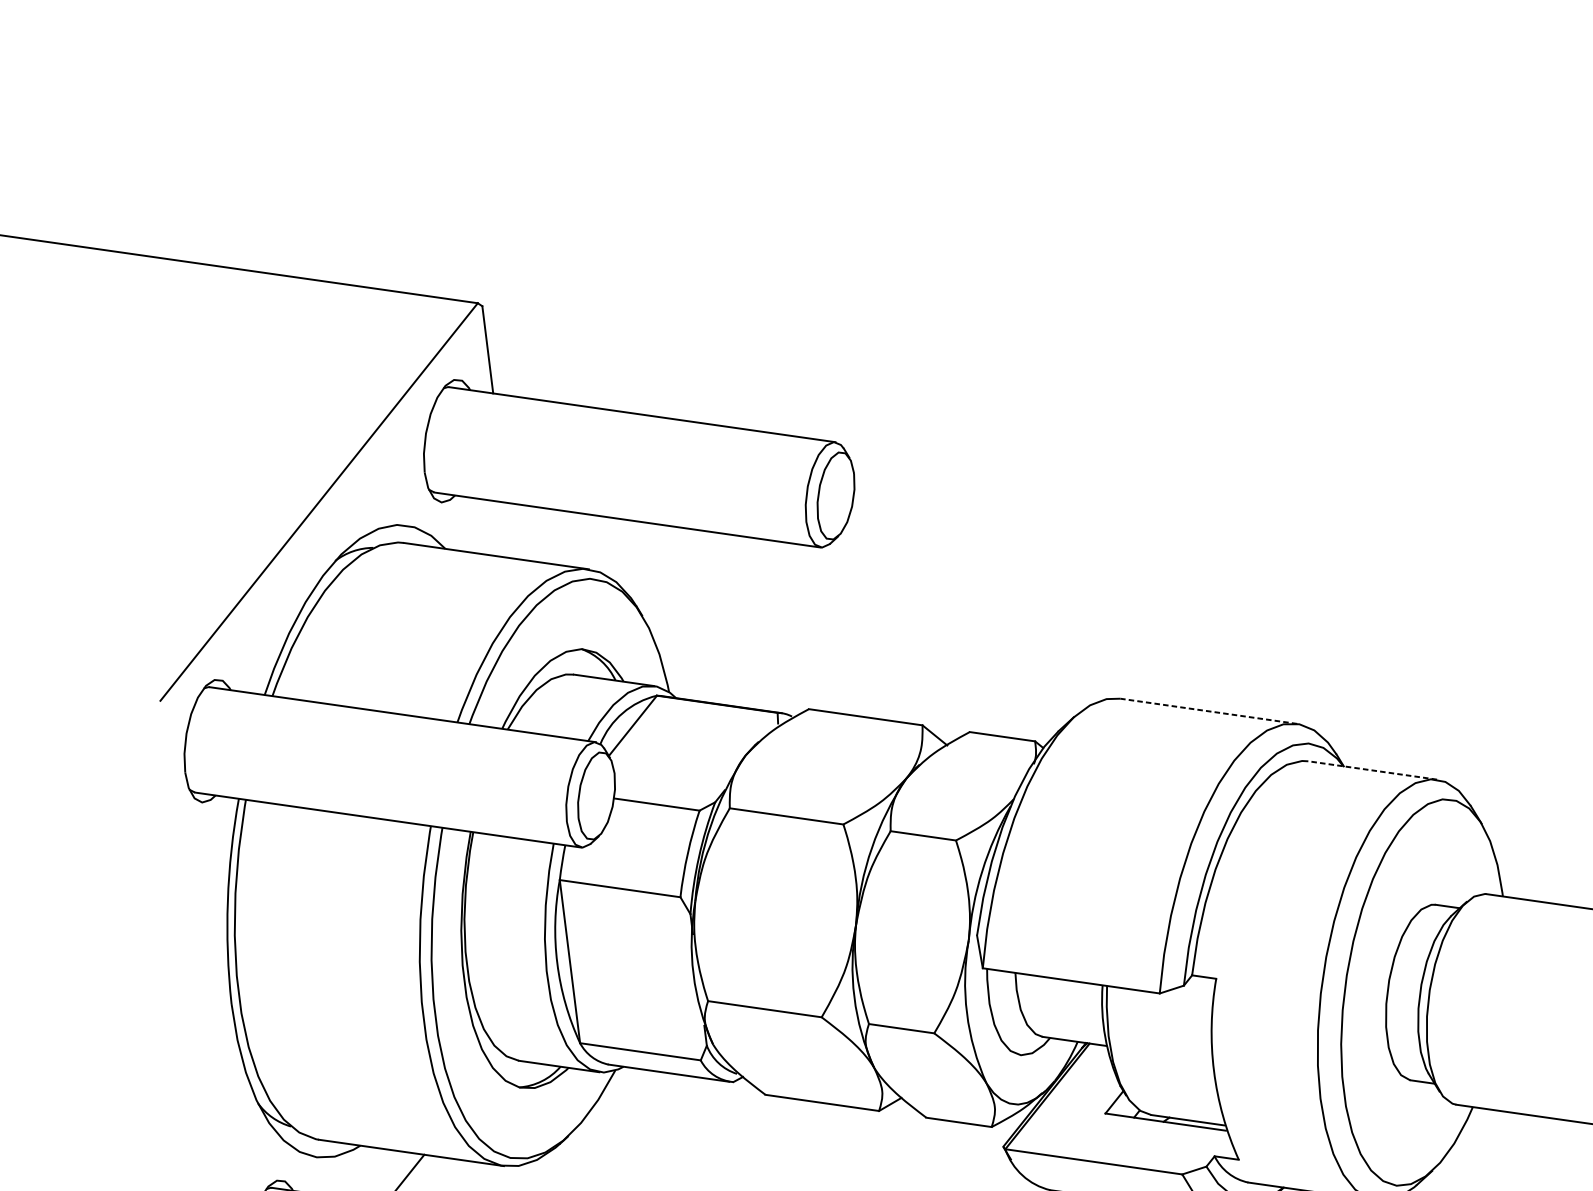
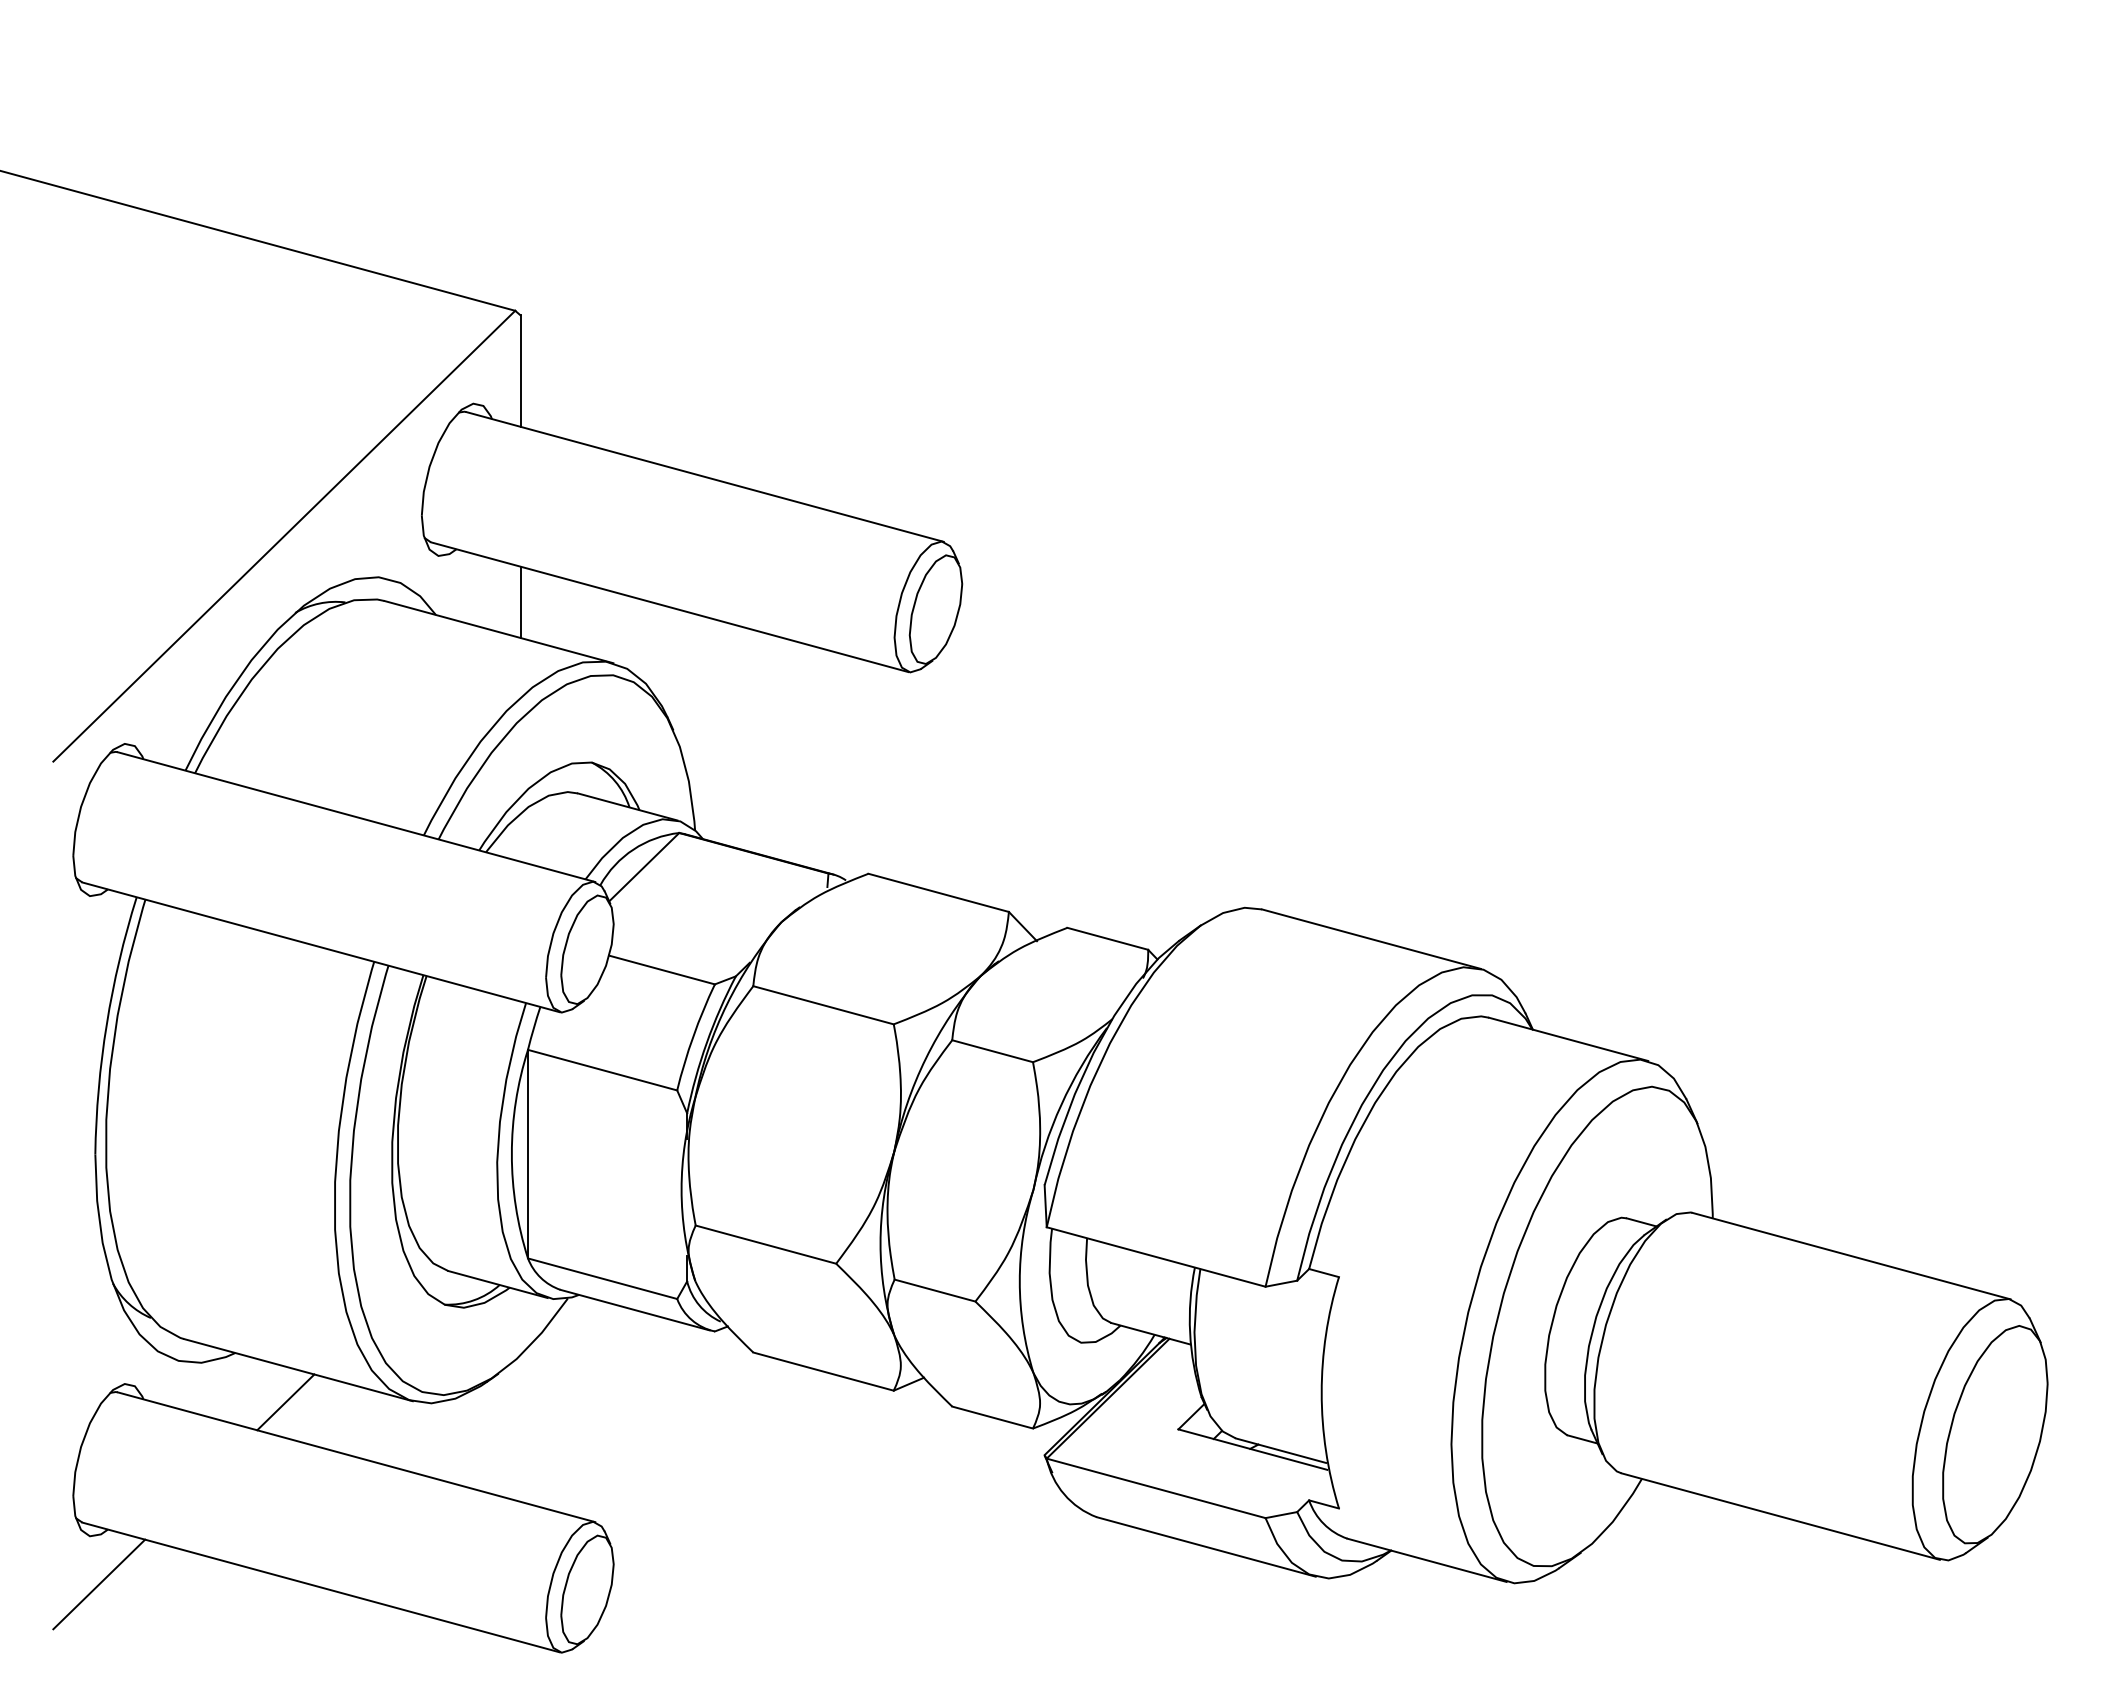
line: (510, 530) -> (520, 601), added
line: (1208, 711) -> (1371, 939), dashed -> solid
line: (1372, 770) -> (1568, 1039), dashed -> solid

